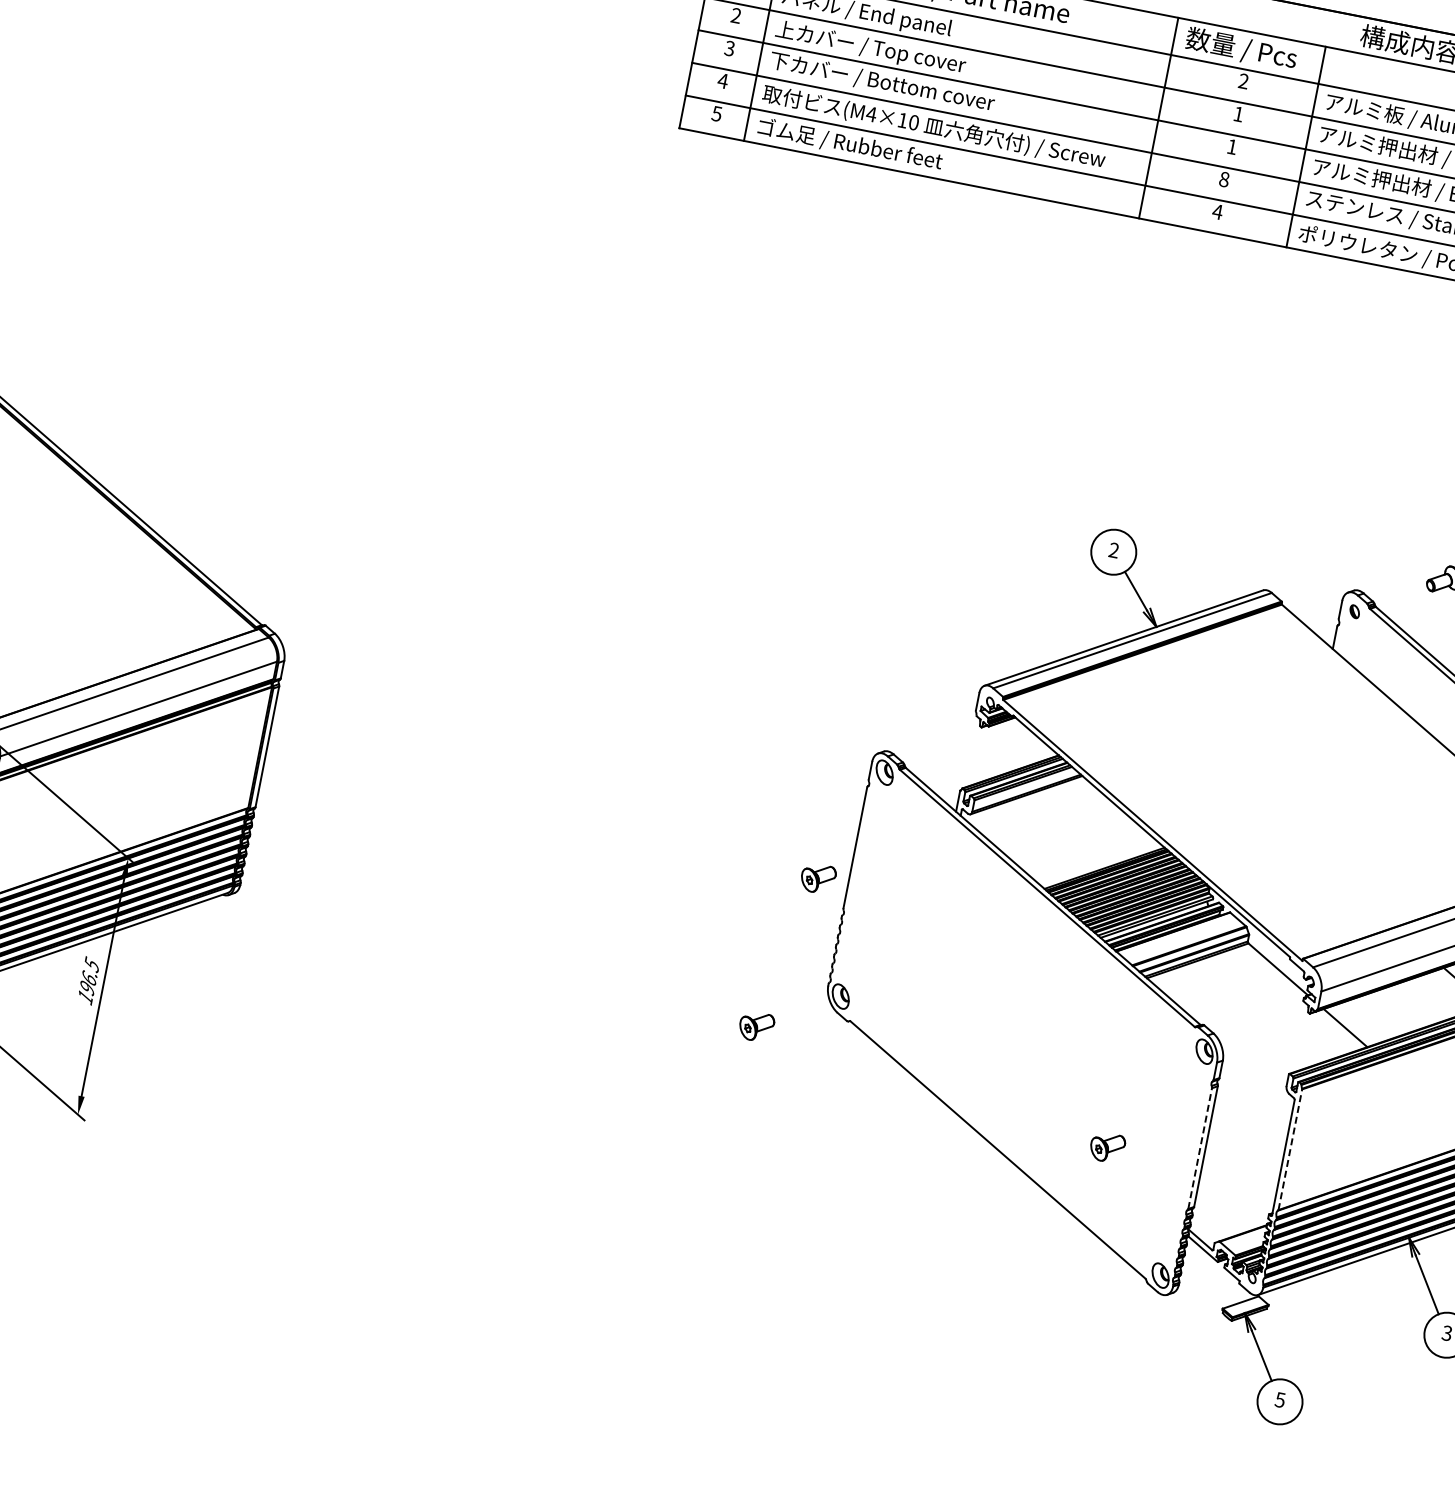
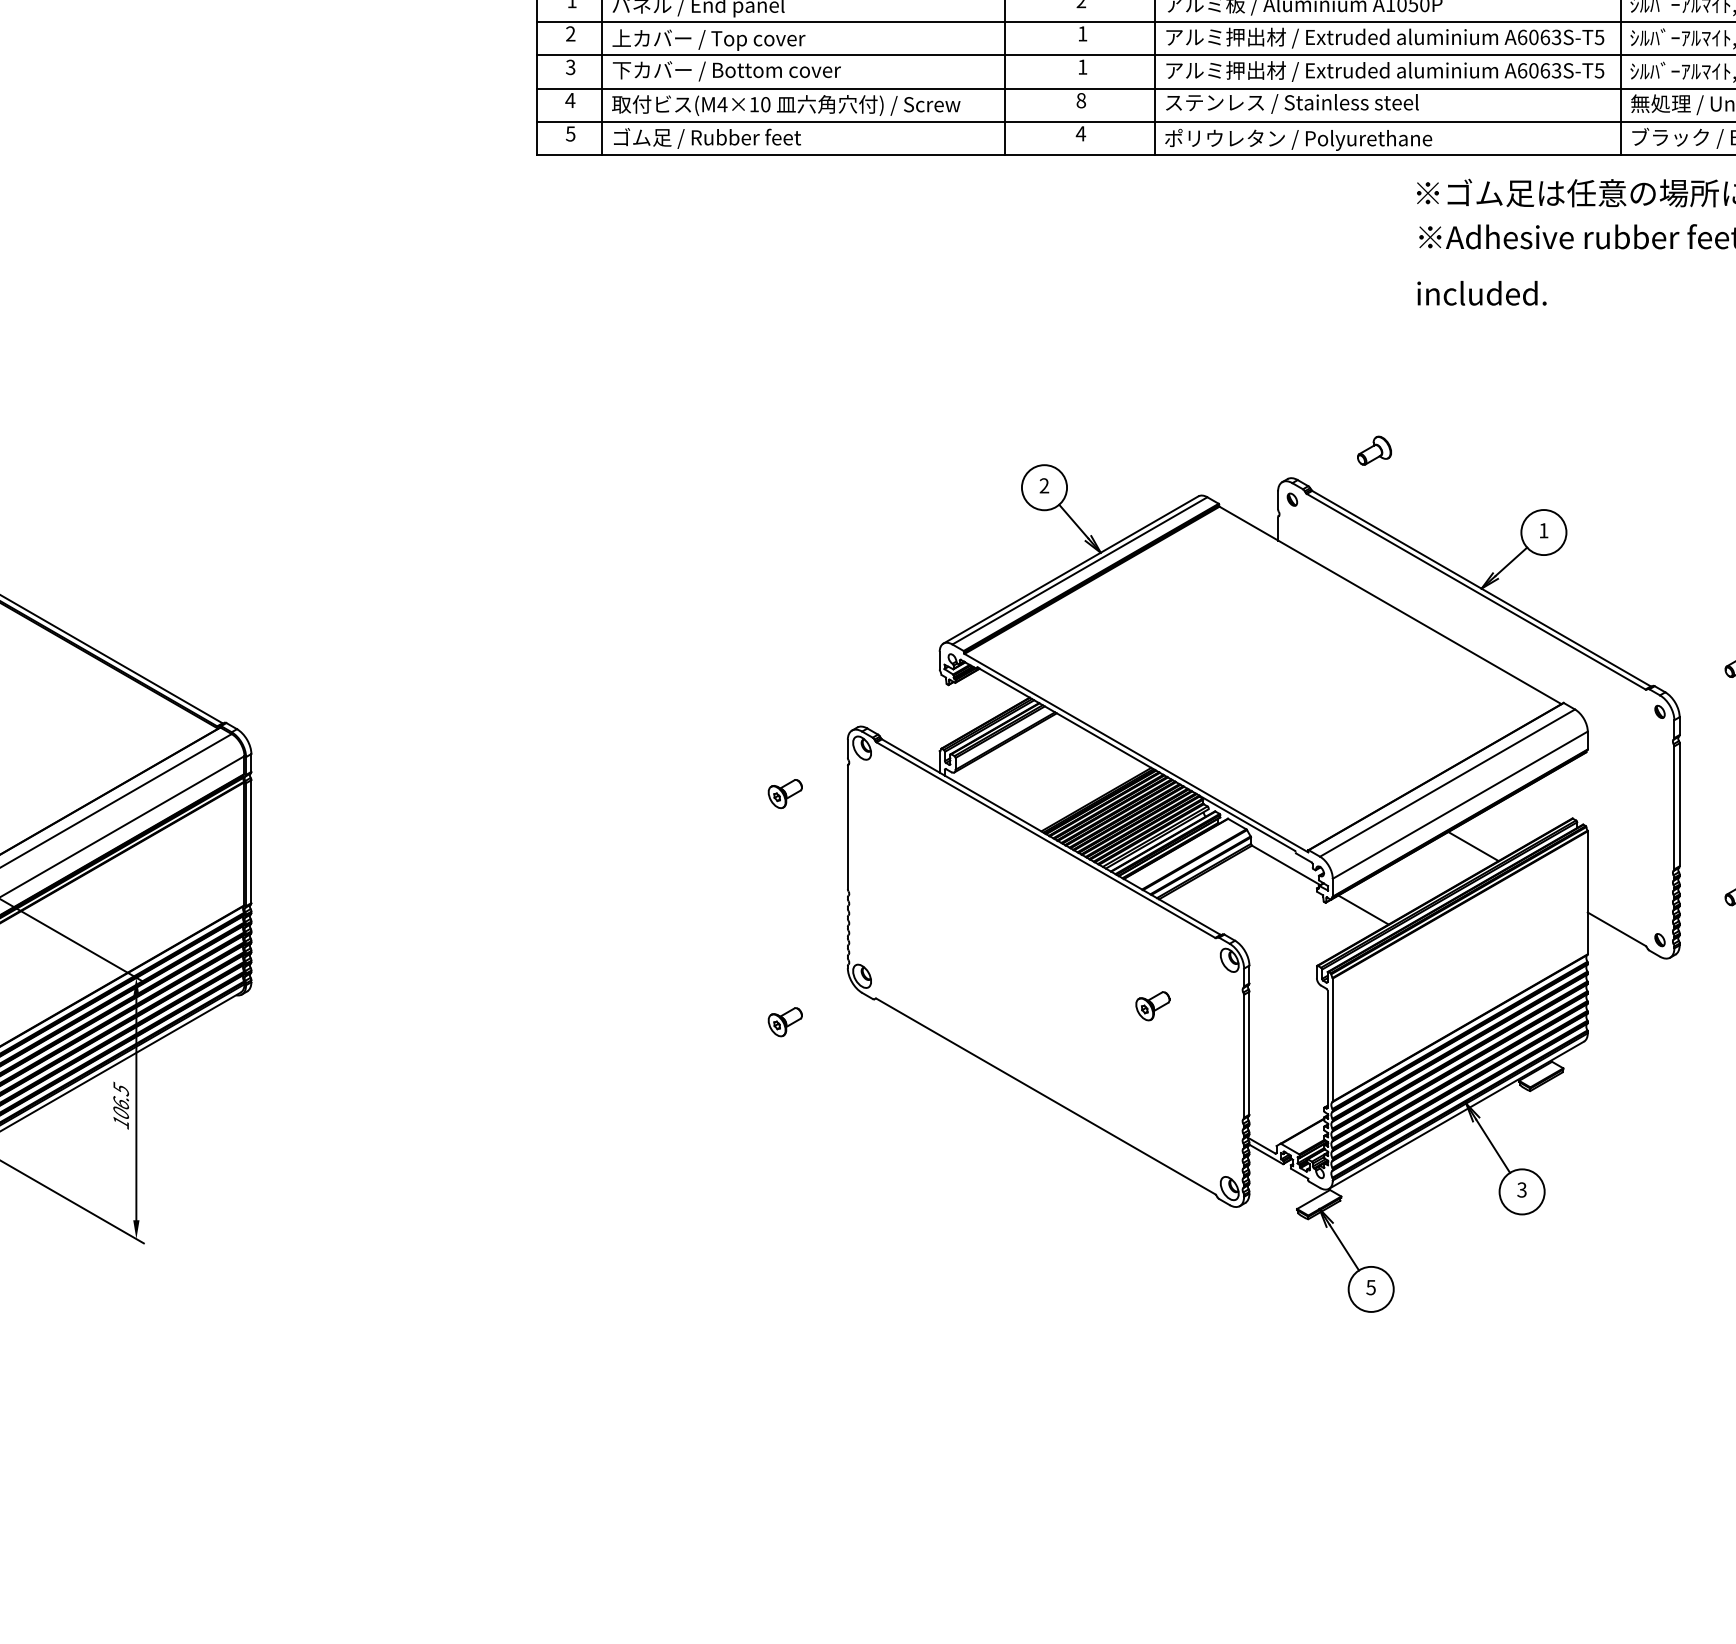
part: (817, 878) -> (784, 793), moved
text: (86, 987) -> (120, 1112), 196.5 -> 106.5
part: (1106, 1147) -> (1152, 1006), moved
line: (1200, 1147) -> (1244, 1055), dashed -> solid
line: (1290, 1149) -> (1332, 1039), dashed -> solid

